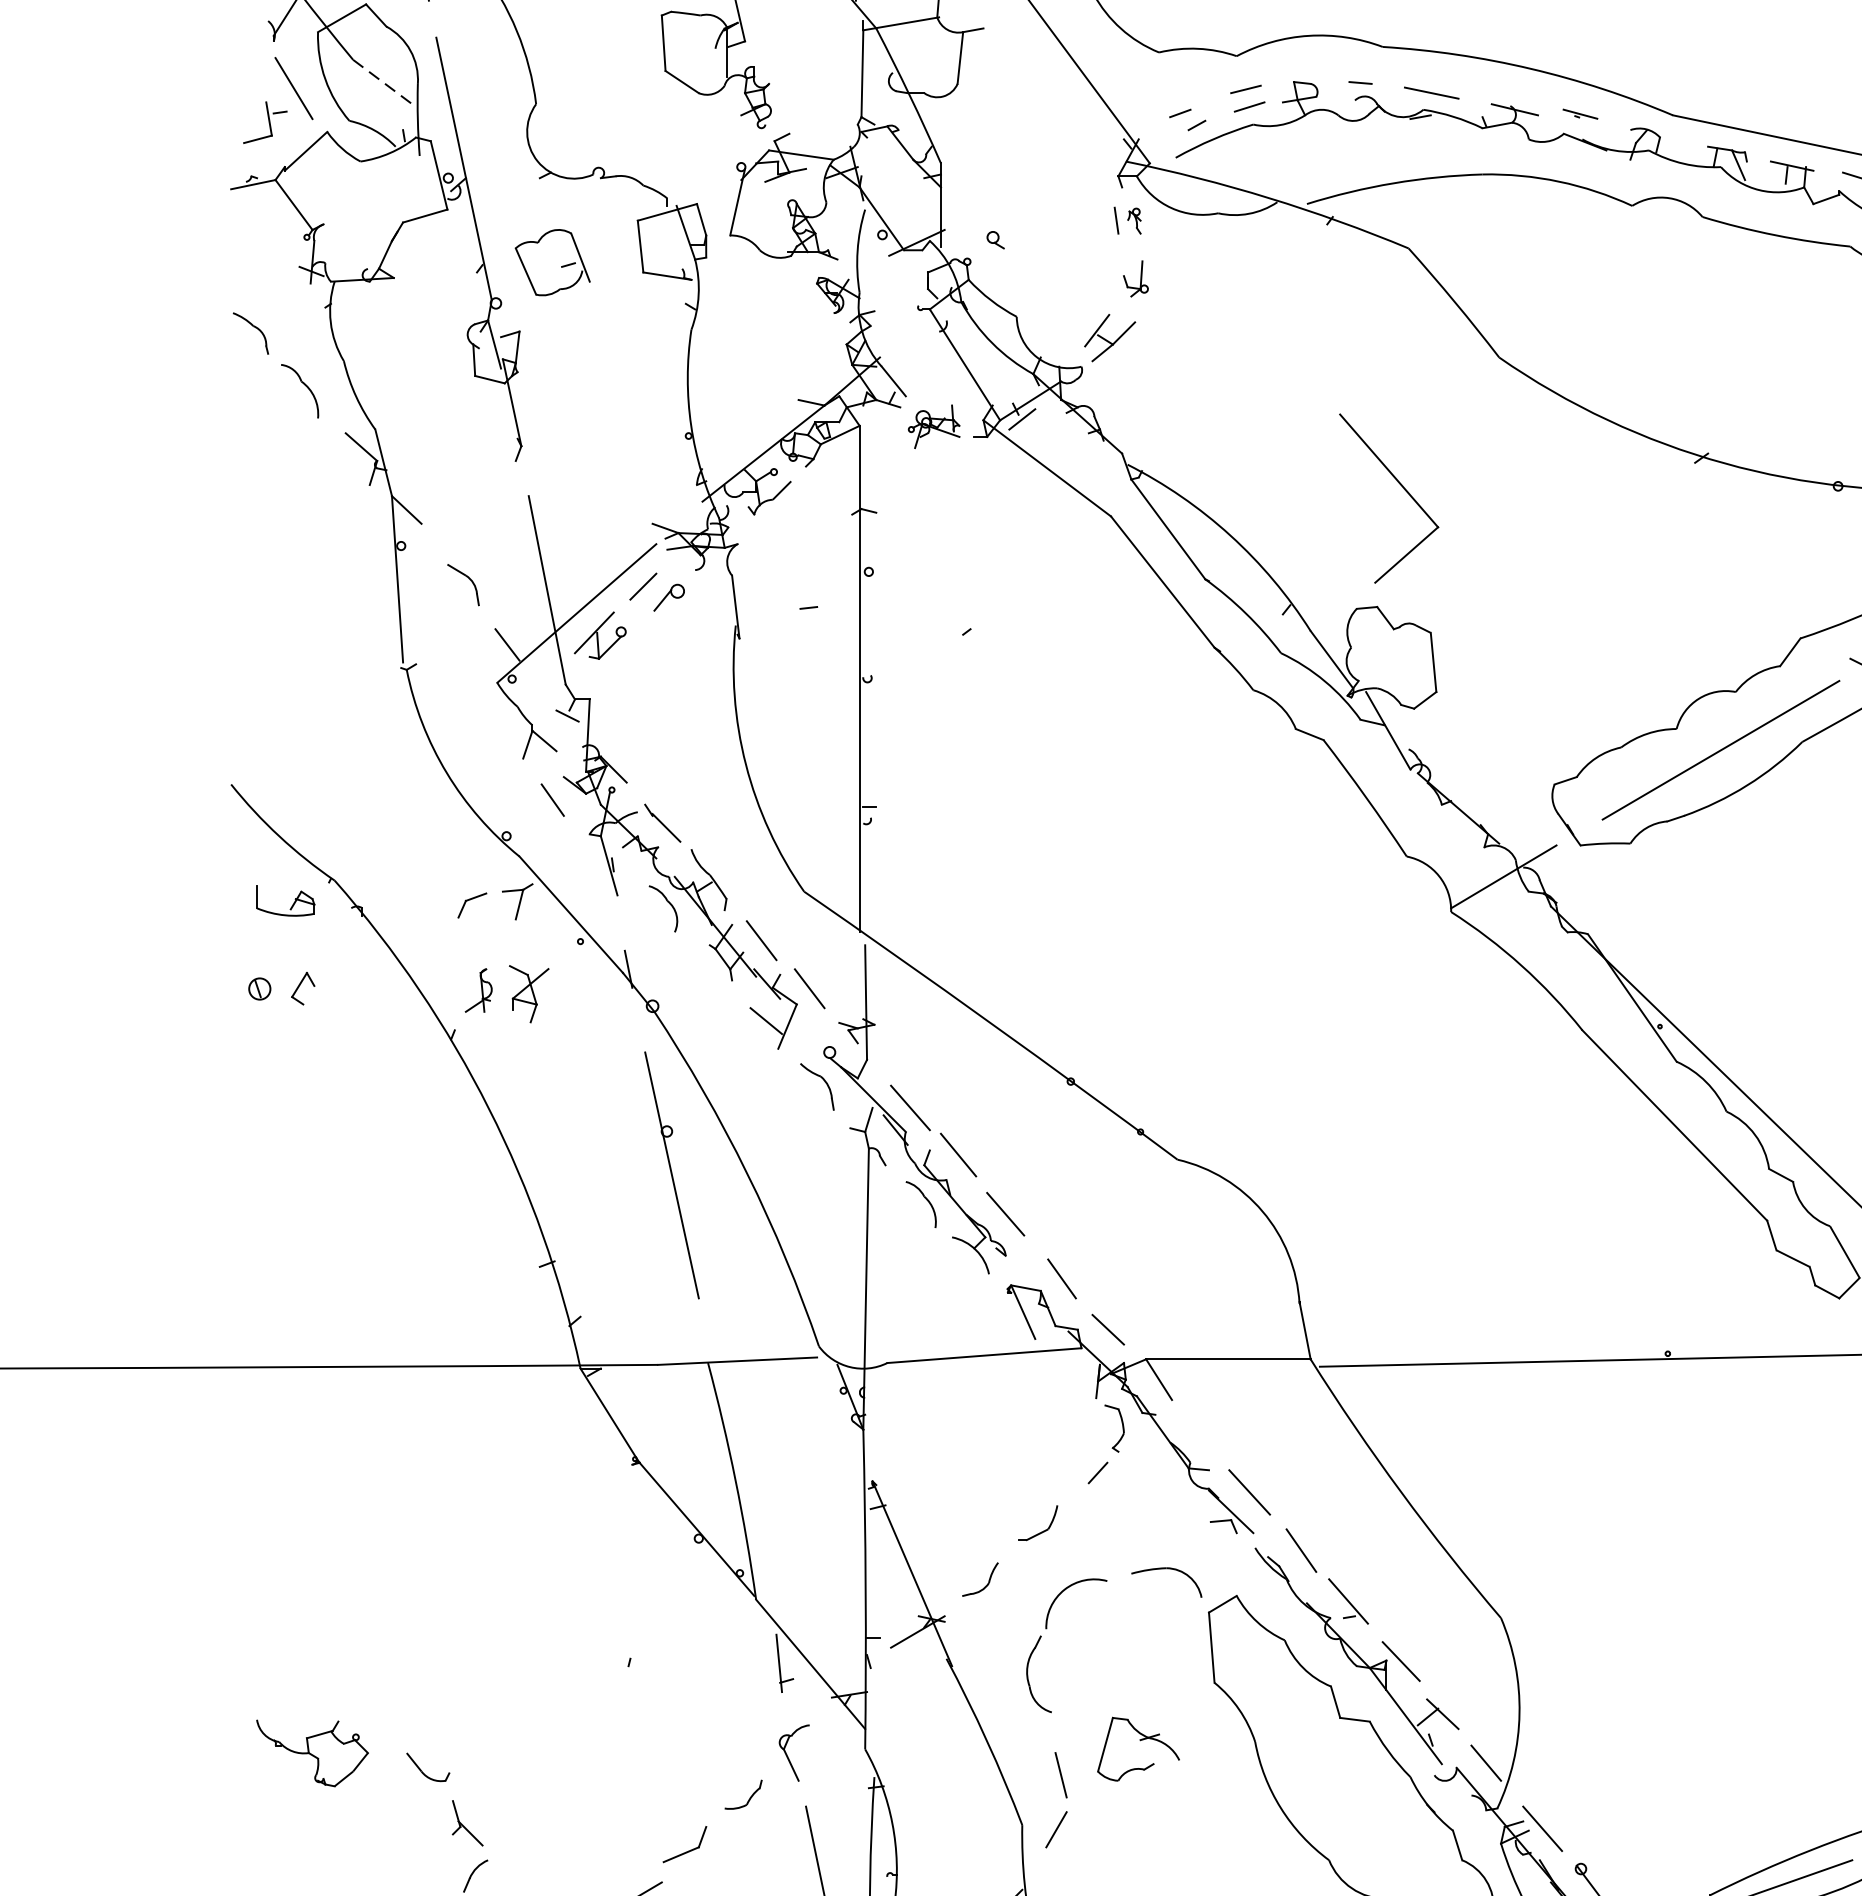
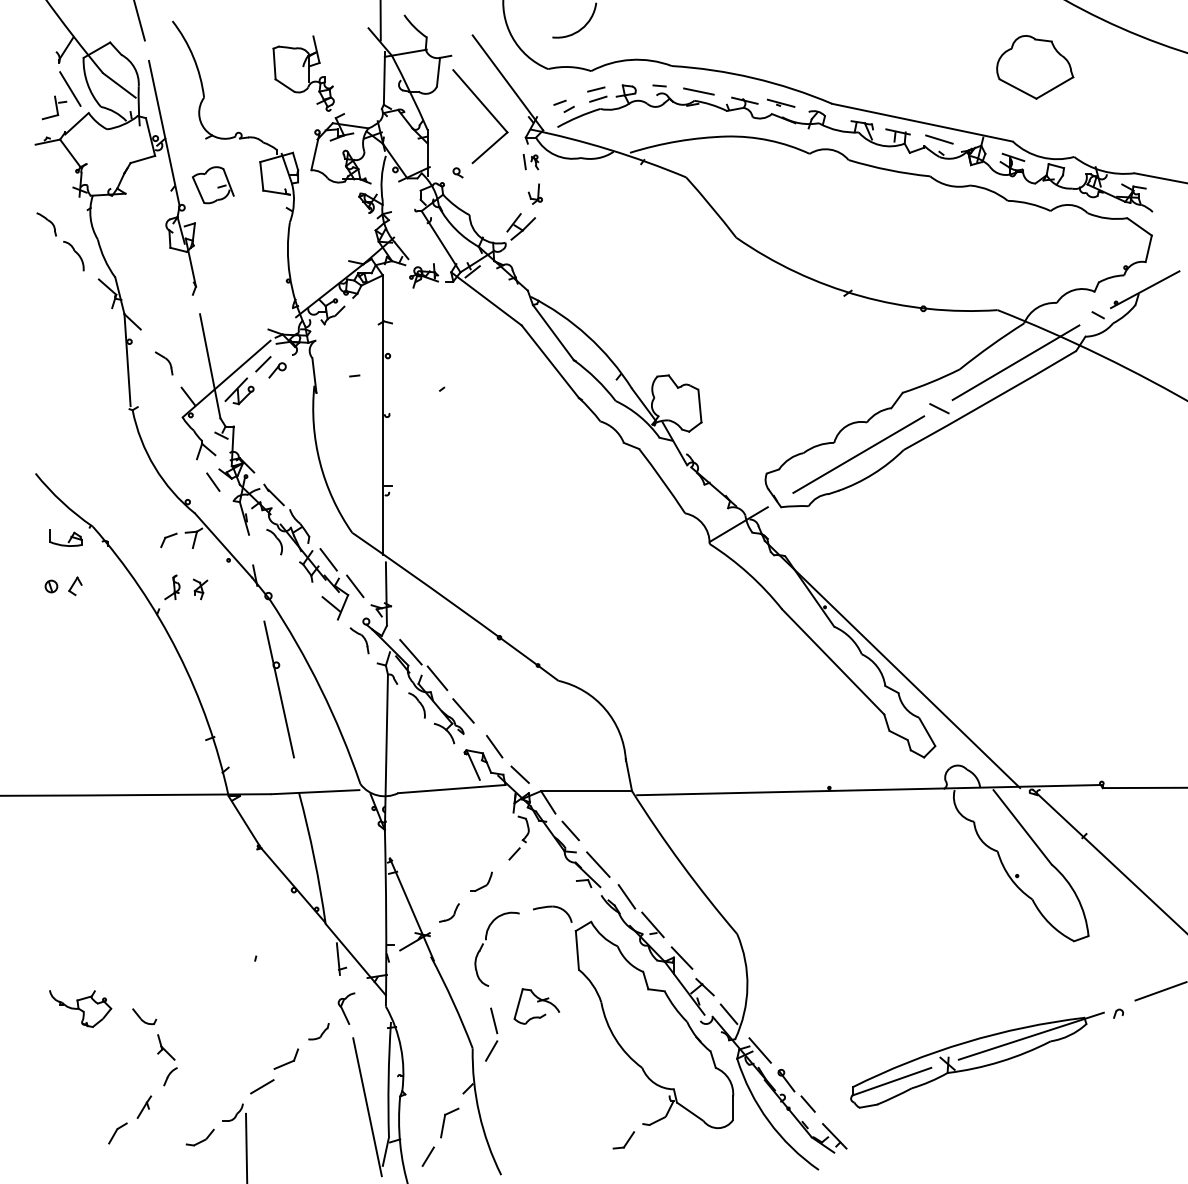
line: (382, 82) -> (119, 85), dashed -> solid
part: (1579, 112) -> (780, 102), size x1.43
part: (1403, 491) -> (488, 112), moved
part: (529, 994) -> (200, 589), size x0.62
line: (1199, 1430) -> (570, 830), added

